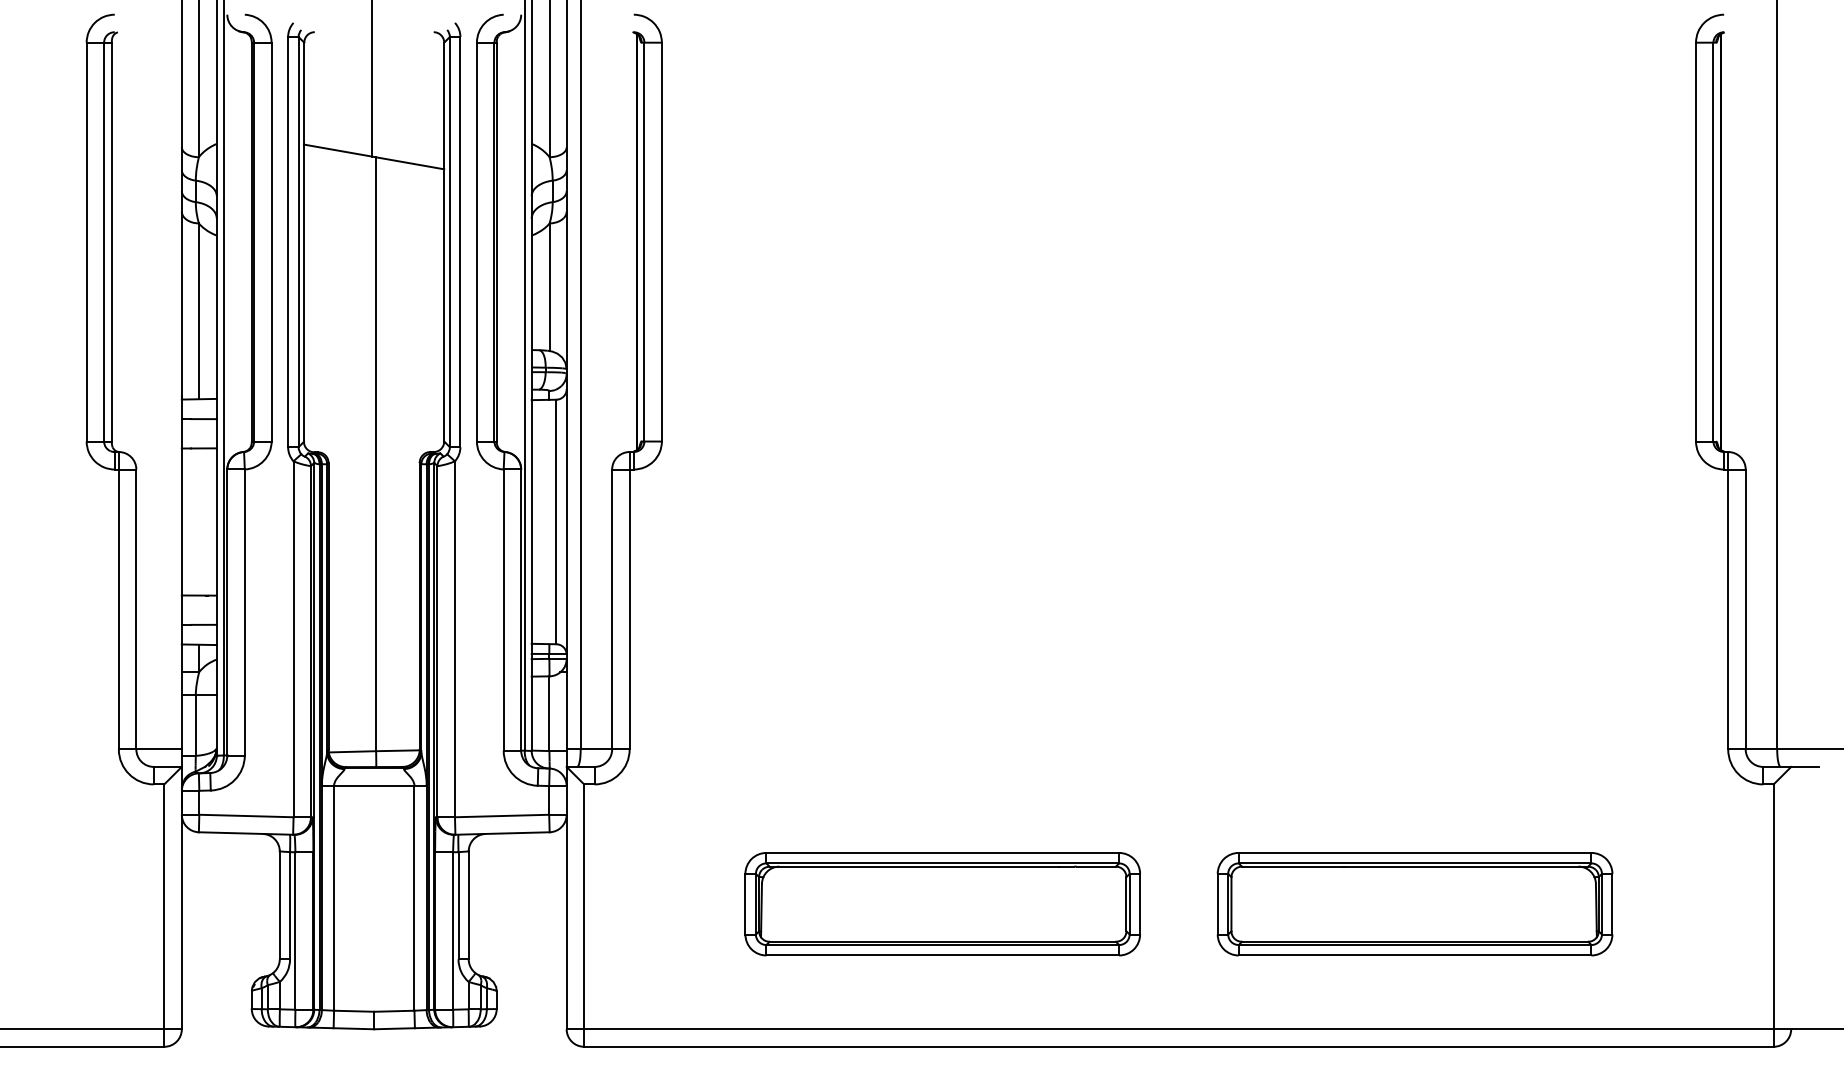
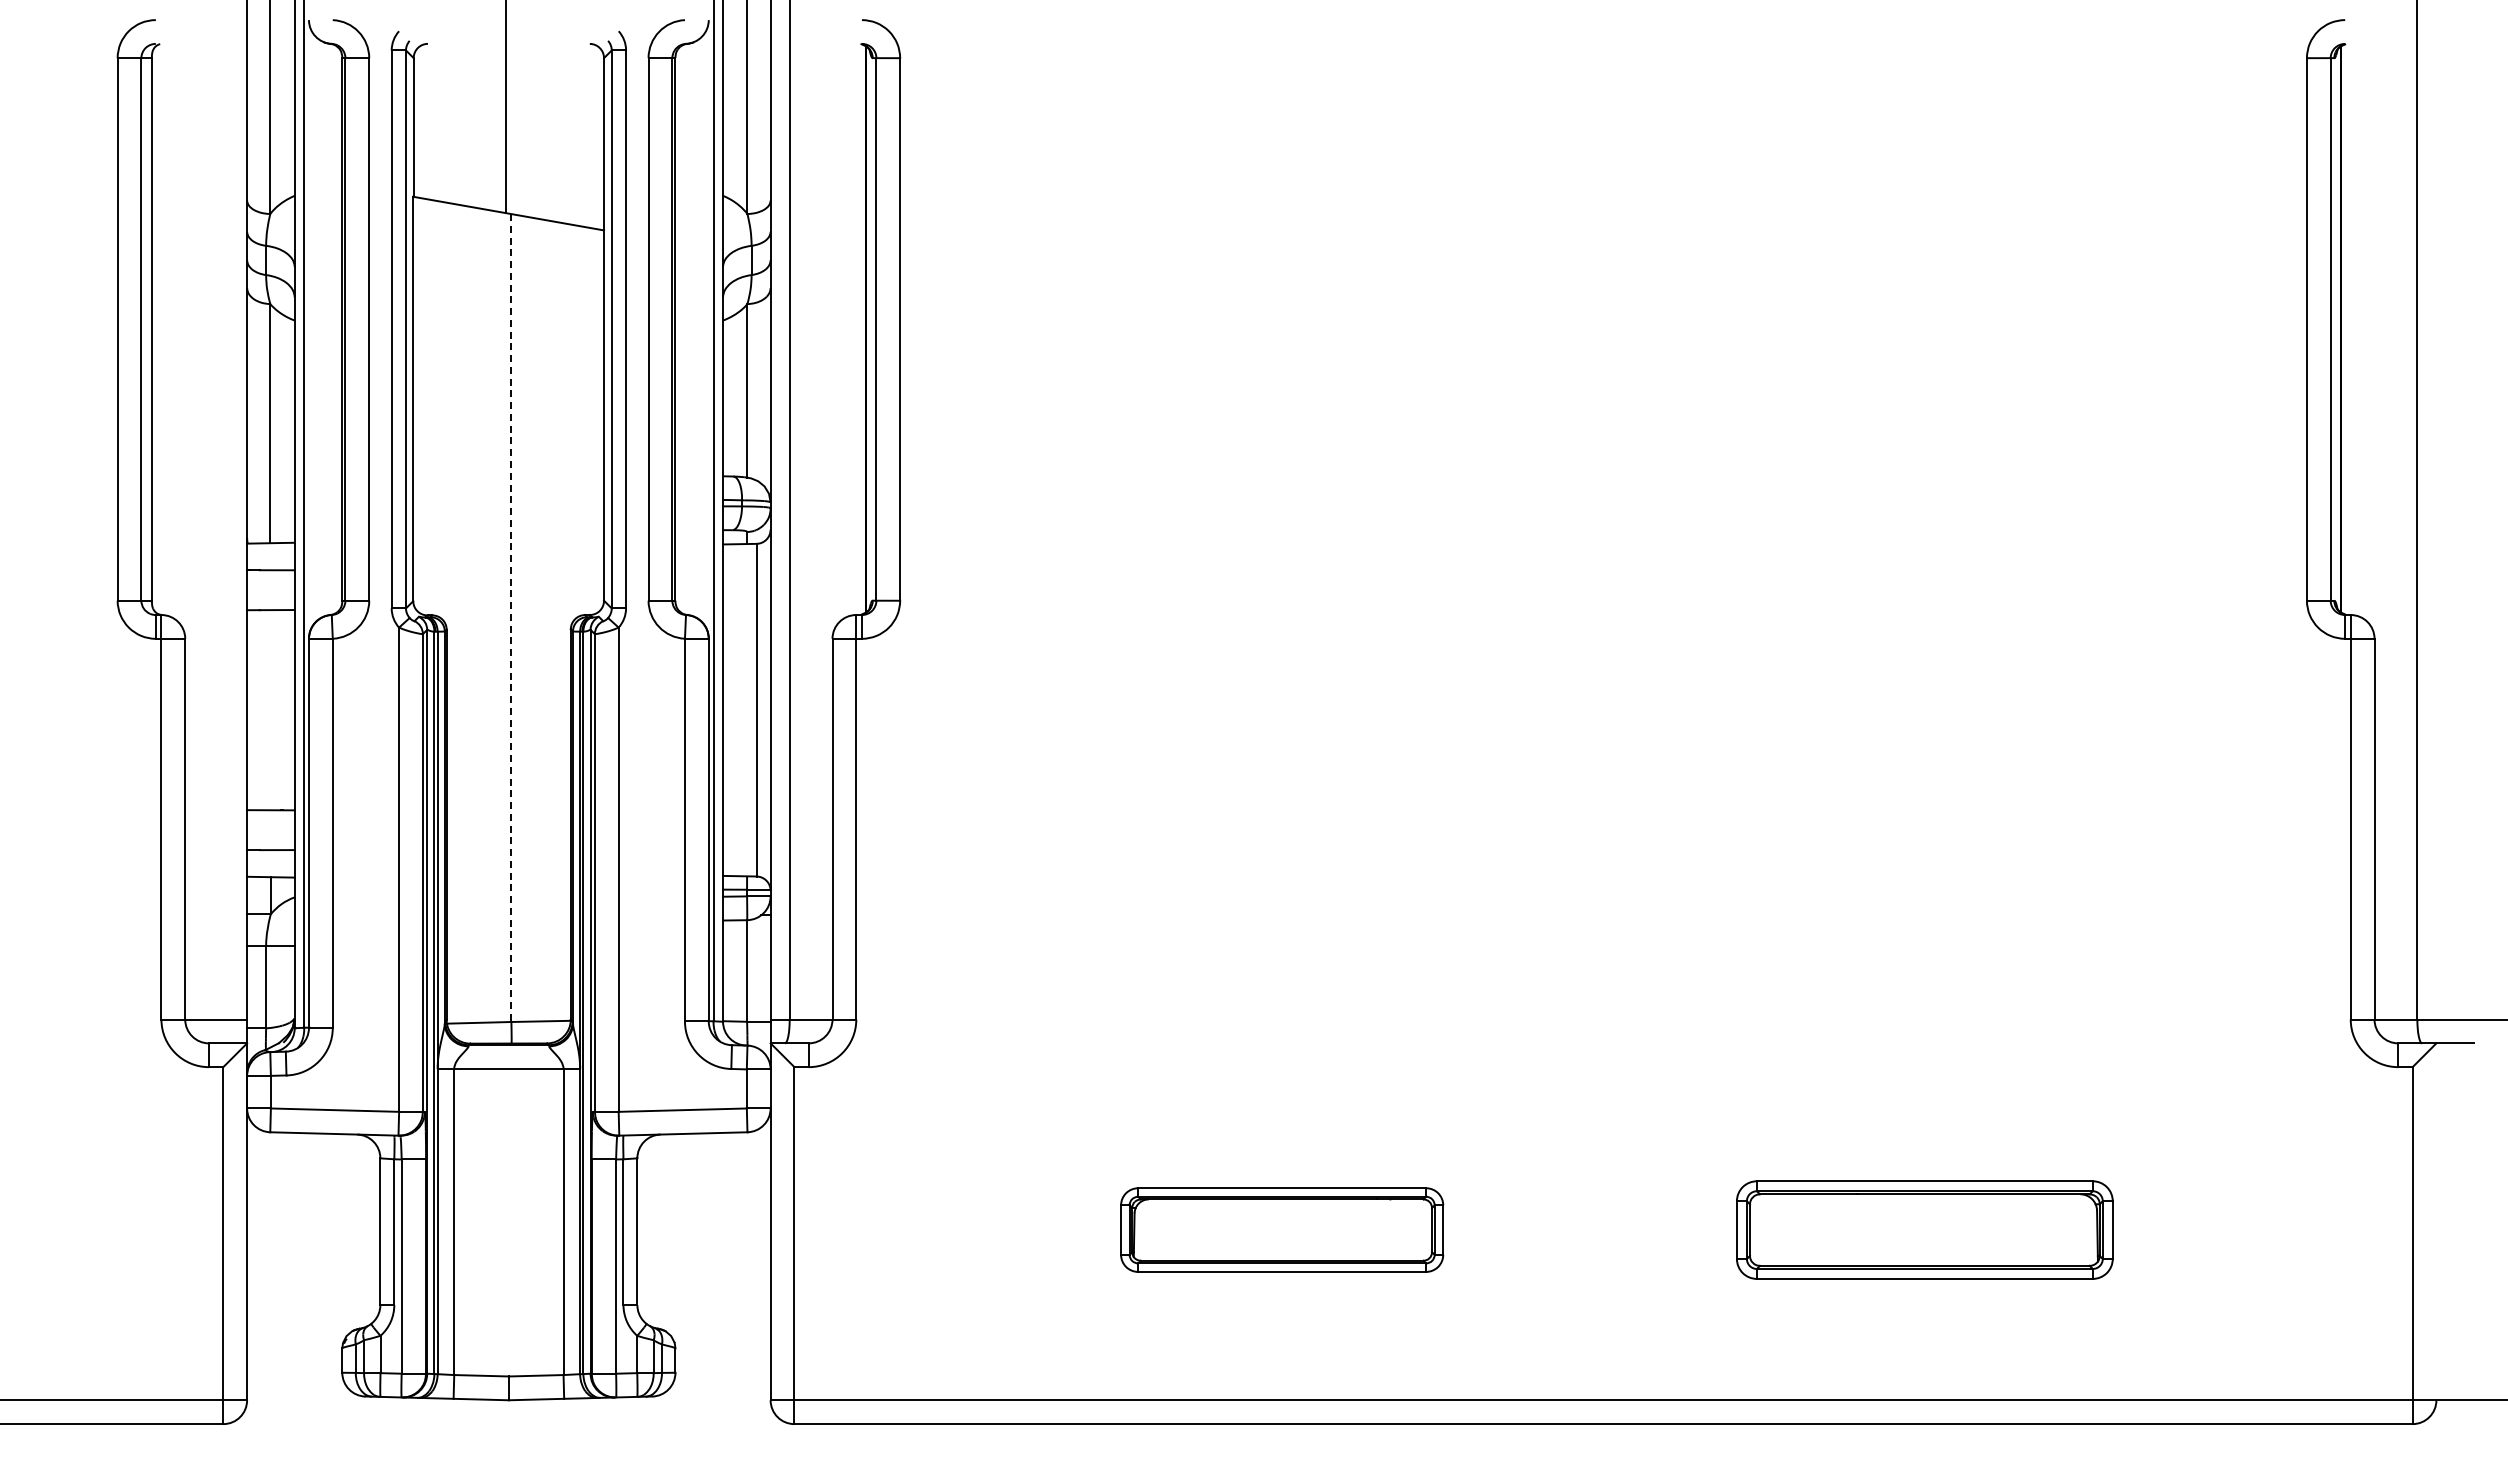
line: (376, 454) -> (511, 618), solid -> dashed
part: (942, 903) -> (1281, 1229), size x0.6
part: (1414, 903) -> (1924, 1229), size x0.7

